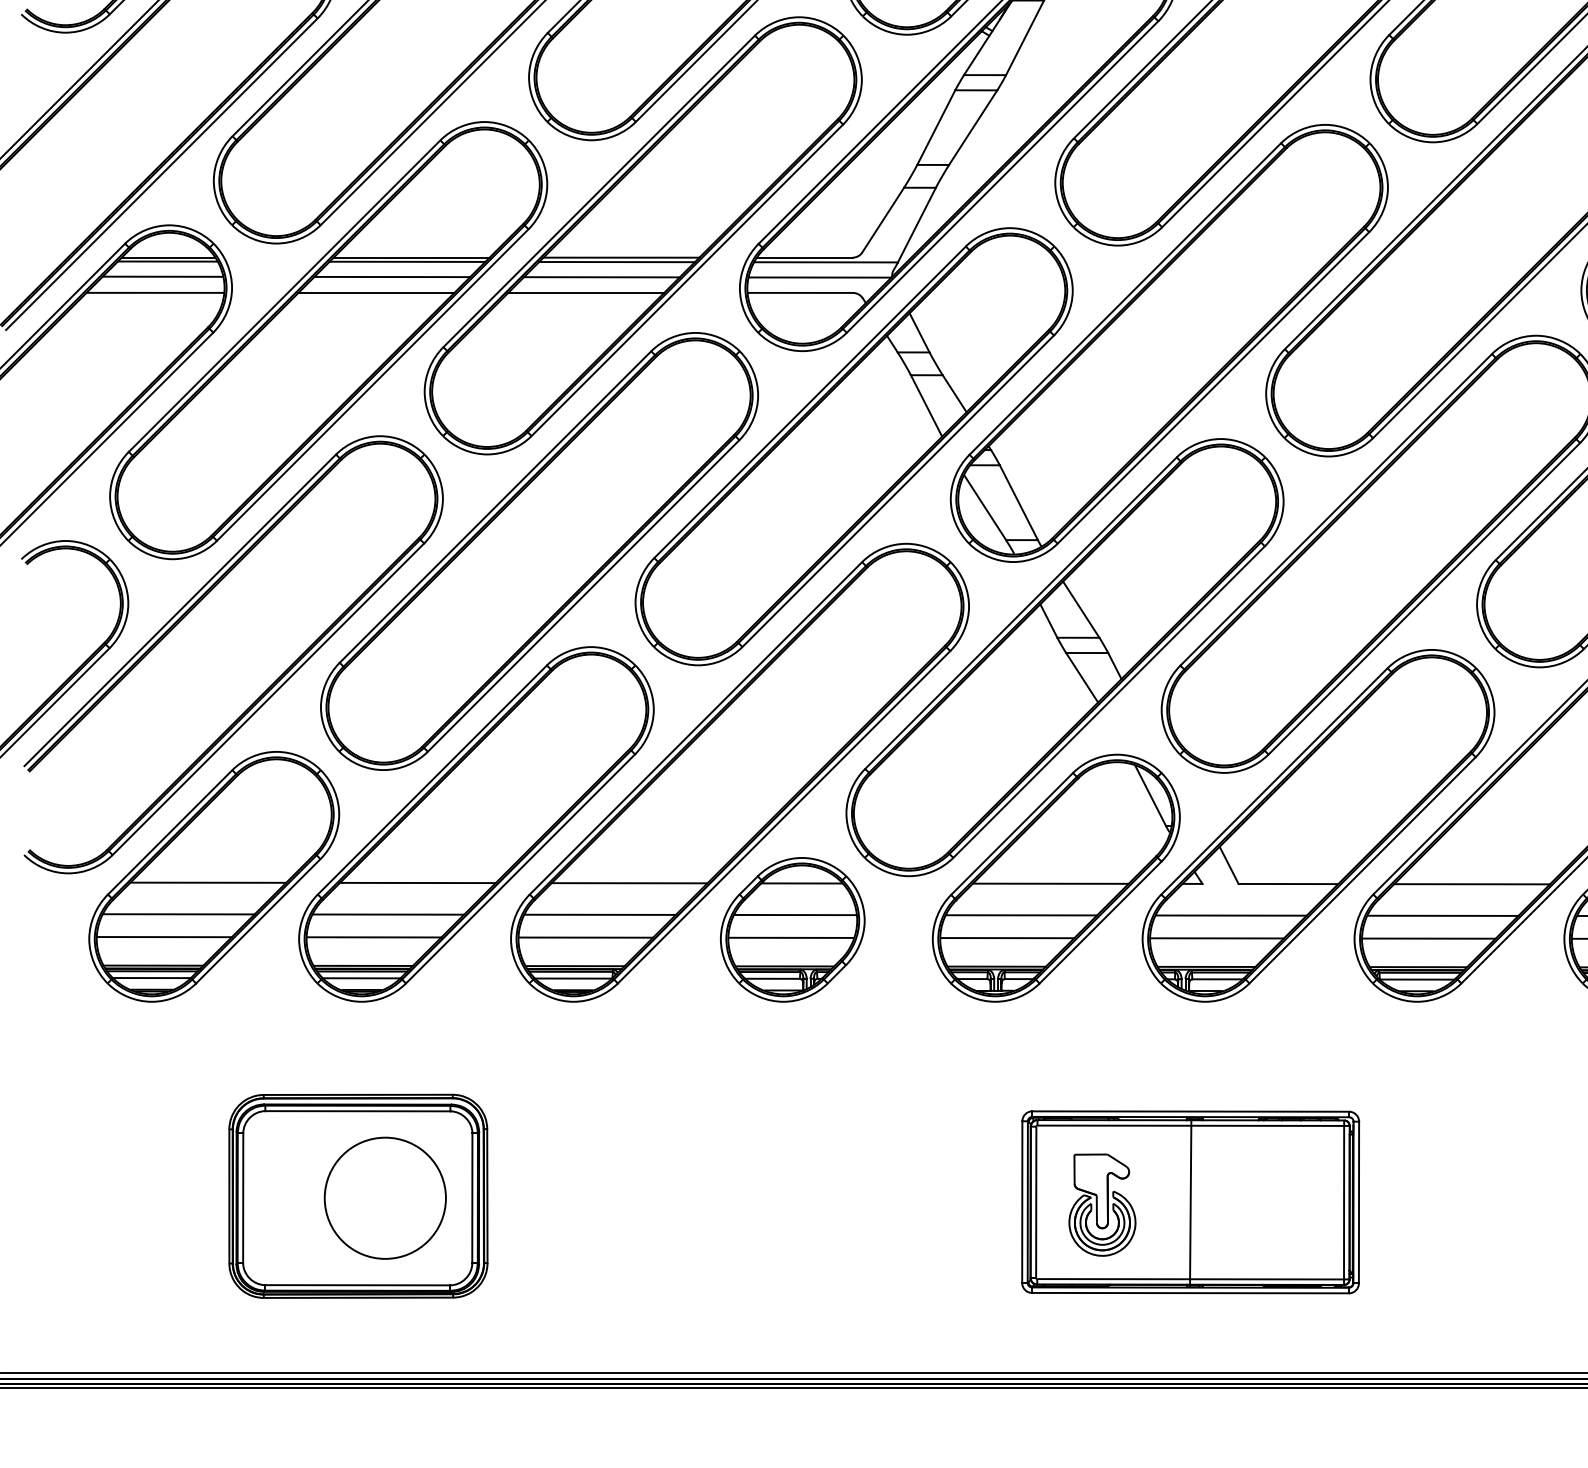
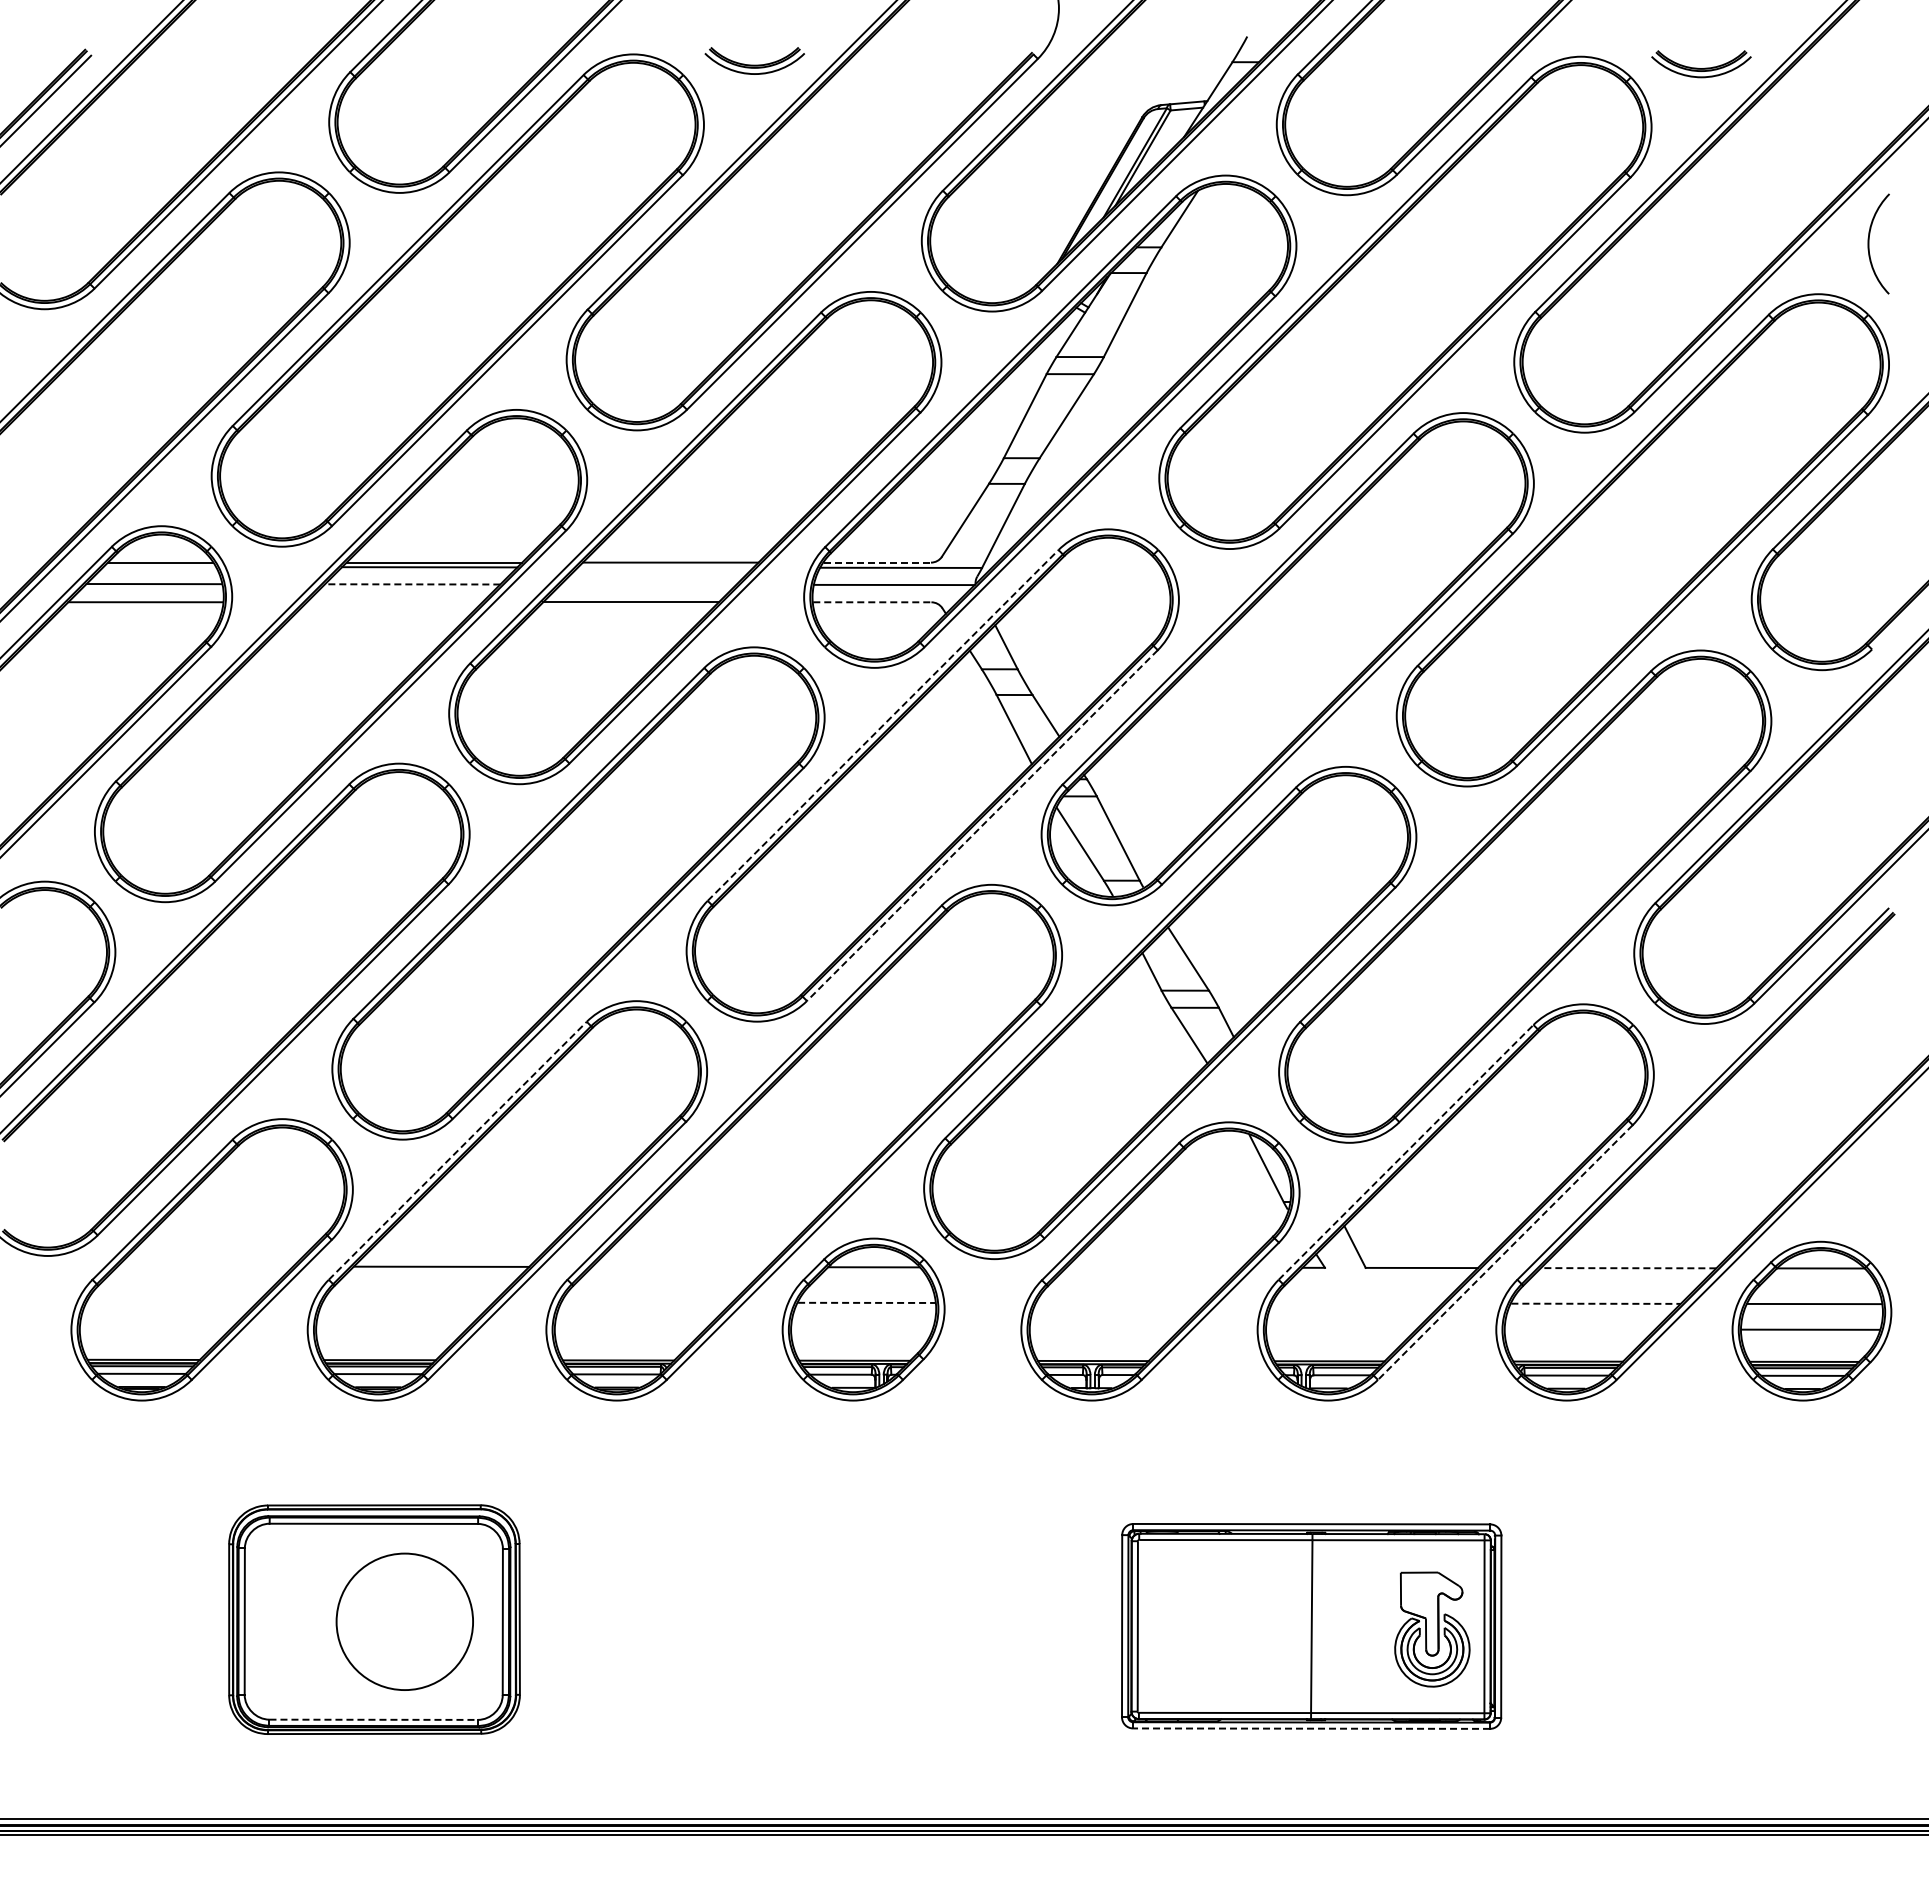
line: (805, 257) -> (877, 562), solid -> dashed
line: (167, 261) -> (159, 566), removed
line: (616, 262) -> (665, 567), removed
line: (392, 277) -> (412, 584), solid -> dashed
line: (601, 277) -> (648, 584), removed
line: (376, 293) -> (394, 602), removed
line: (800, 293) -> (872, 602), solid -> dashed
line: (810, 402) -> (883, 725), solid -> dashed
line: (898, 491) -> (982, 825), solid -> dashed
line: (433, 779) -> (458, 1150), solid -> dashed
line: (1274, 781) -> (1406, 1152), solid -> dashed
line: (1362, 870) -> (1505, 1252), solid -> dashed
line: (208, 882) -> (205, 1266), removed
line: (629, 882) -> (679, 1266), removed
line: (1050, 883) -> (1153, 1267), removed
line: (1471, 884) -> (1628, 1268), solid -> dashed
line: (179, 913) -> (172, 1301), removed
line: (388, 914) -> (408, 1302), removed
line: (599, 914) -> (646, 1302), removed
line: (795, 914) -> (866, 1302), solid -> dashed
line: (1021, 915) -> (1121, 1303), removed
line: (1231, 915) -> (1357, 1303), removed
line: (1443, 915) -> (1596, 1303), solid -> dashed
line: (164, 936) -> (156, 1327), removed
line: (374, 936) -> (392, 1327), removed
line: (585, 937) -> (630, 1328), removed
line: (791, 937) -> (862, 1328), removed
line: (1007, 937) -> (1105, 1328), removed
line: (1217, 938) -> (1341, 1329), removed
line: (1429, 938) -> (1580, 1329), removed
part: (1102, 1205) -> (1432, 1629), moved
line: (358, 1284) -> (374, 1719), solid -> dashed
line: (1190, 1292) -> (1311, 1728), solid -> dashed

